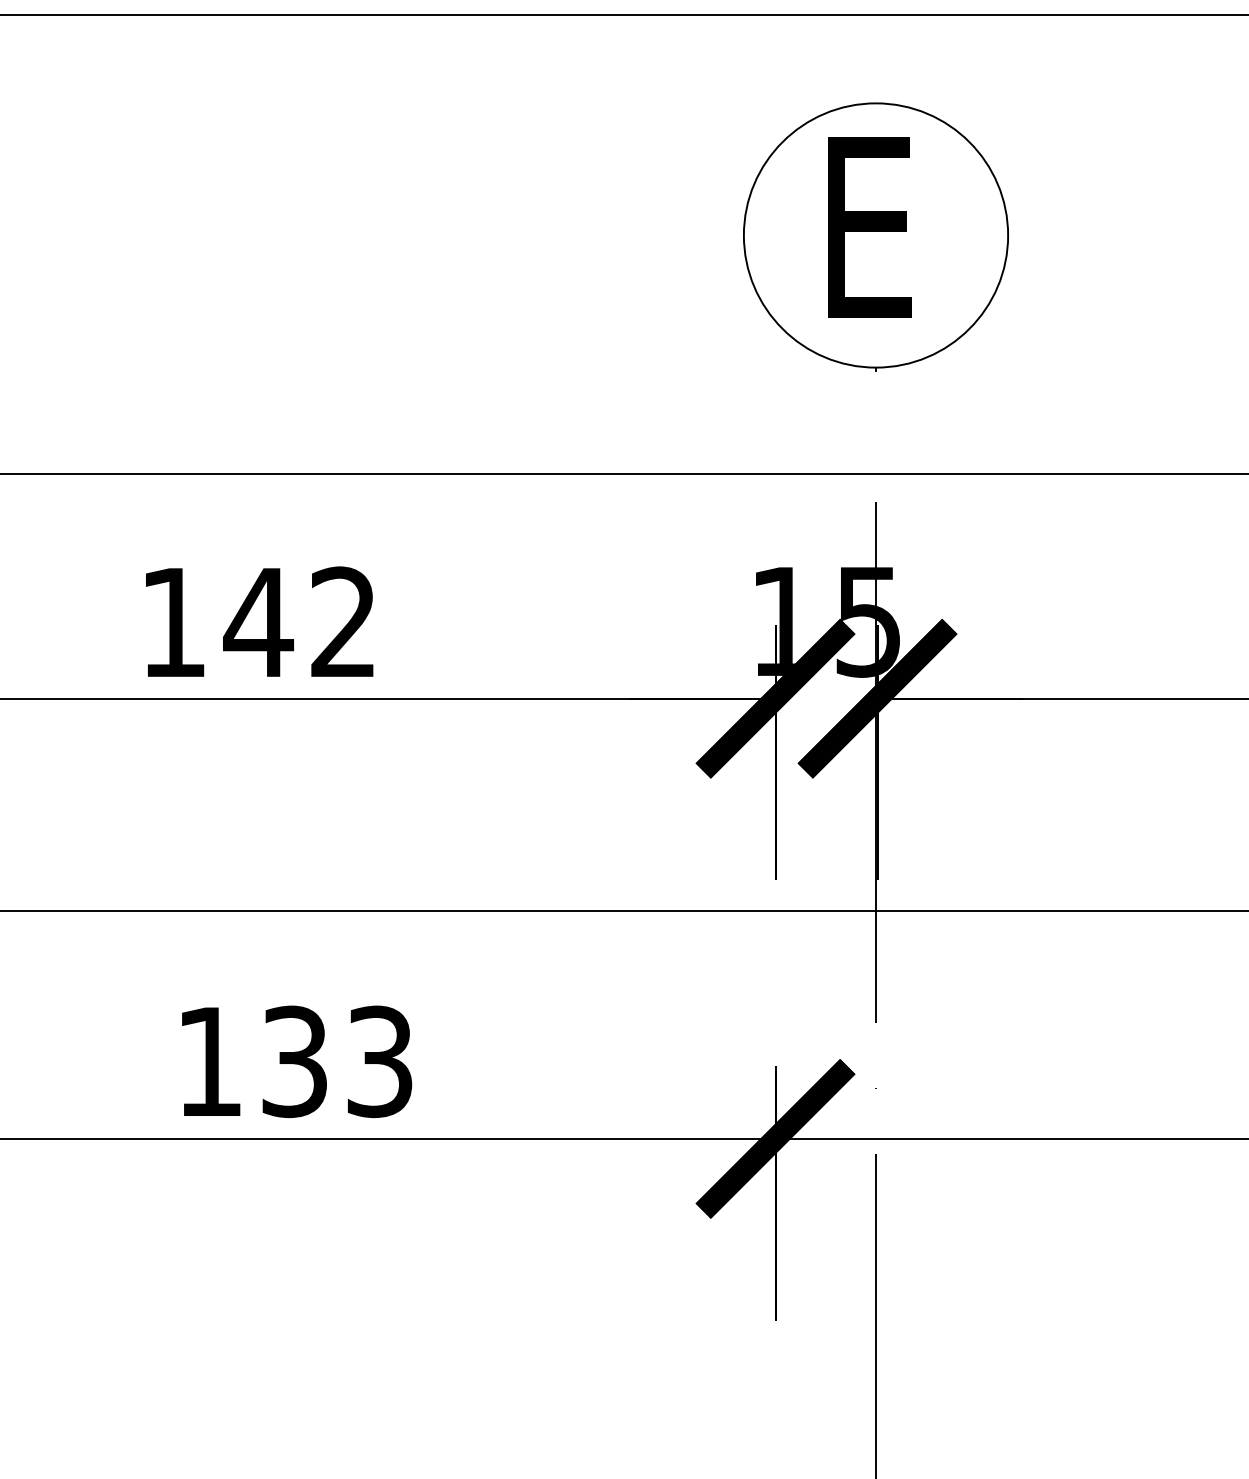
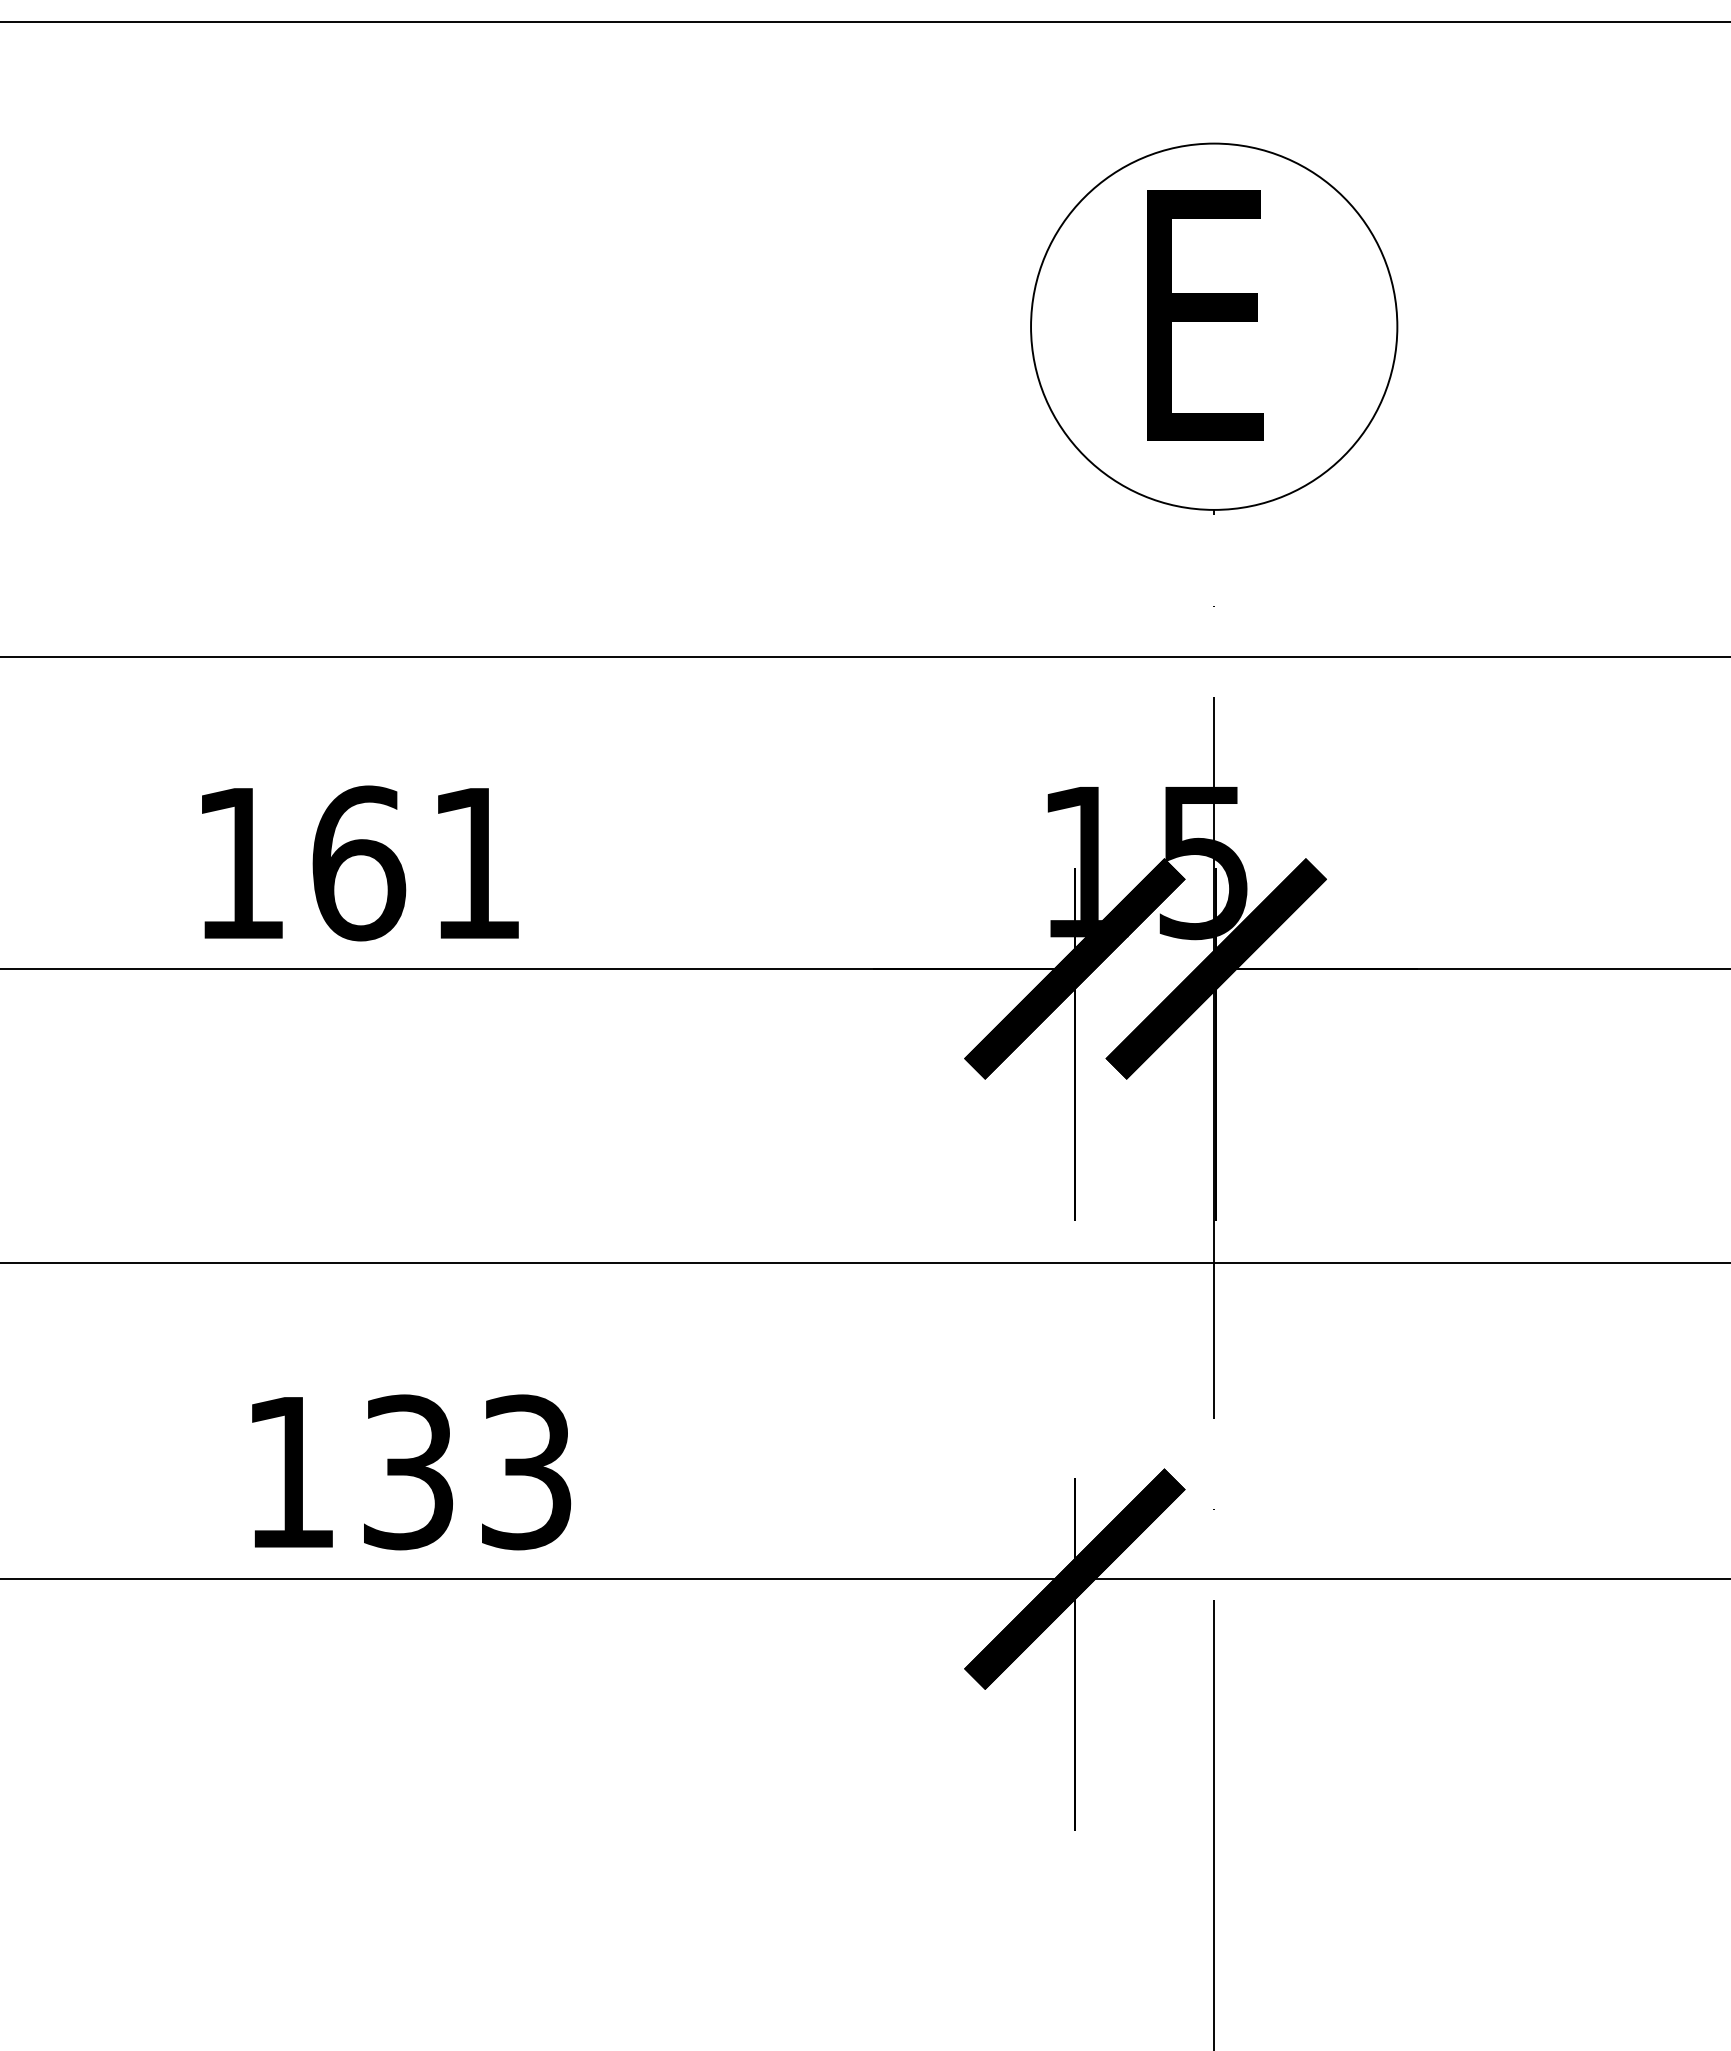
text: (298, 622) -> (413, 863), 142 -> 161

